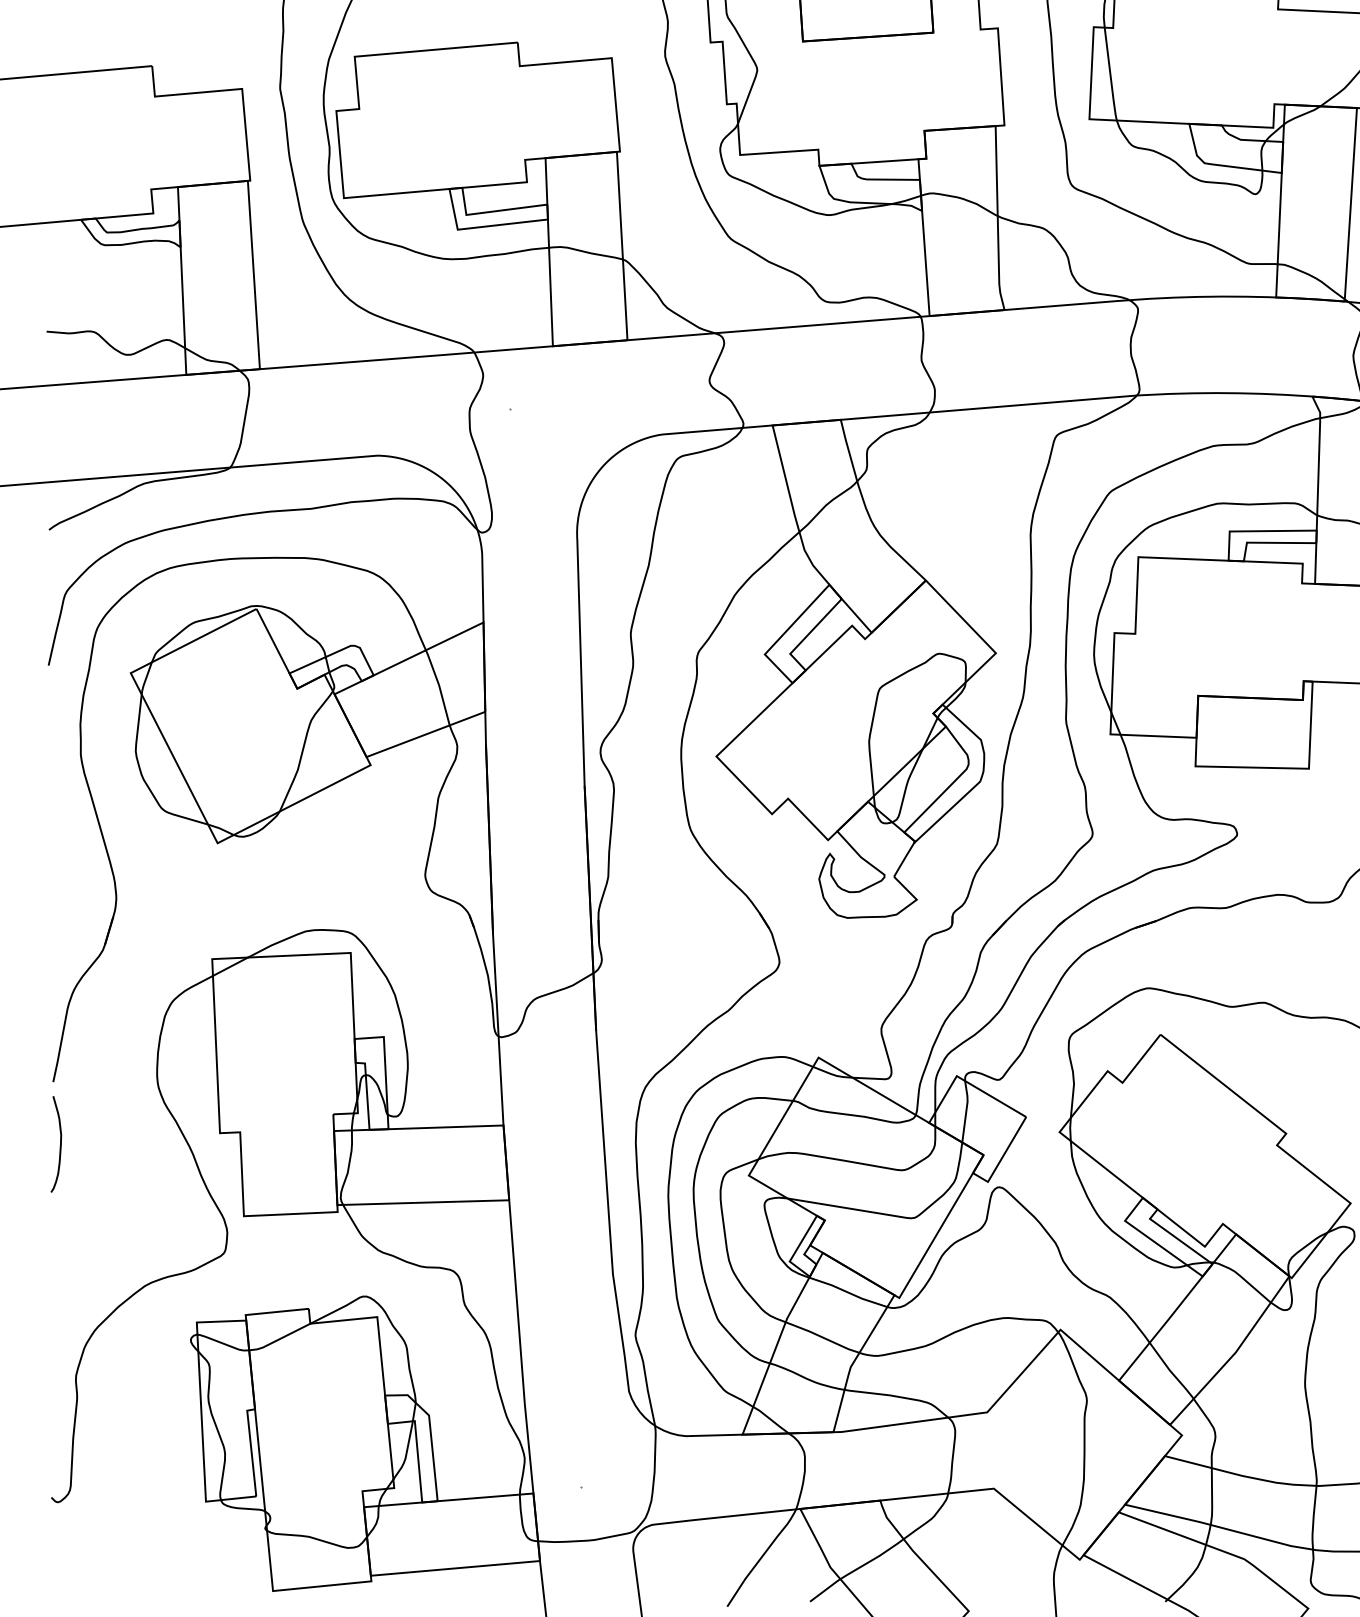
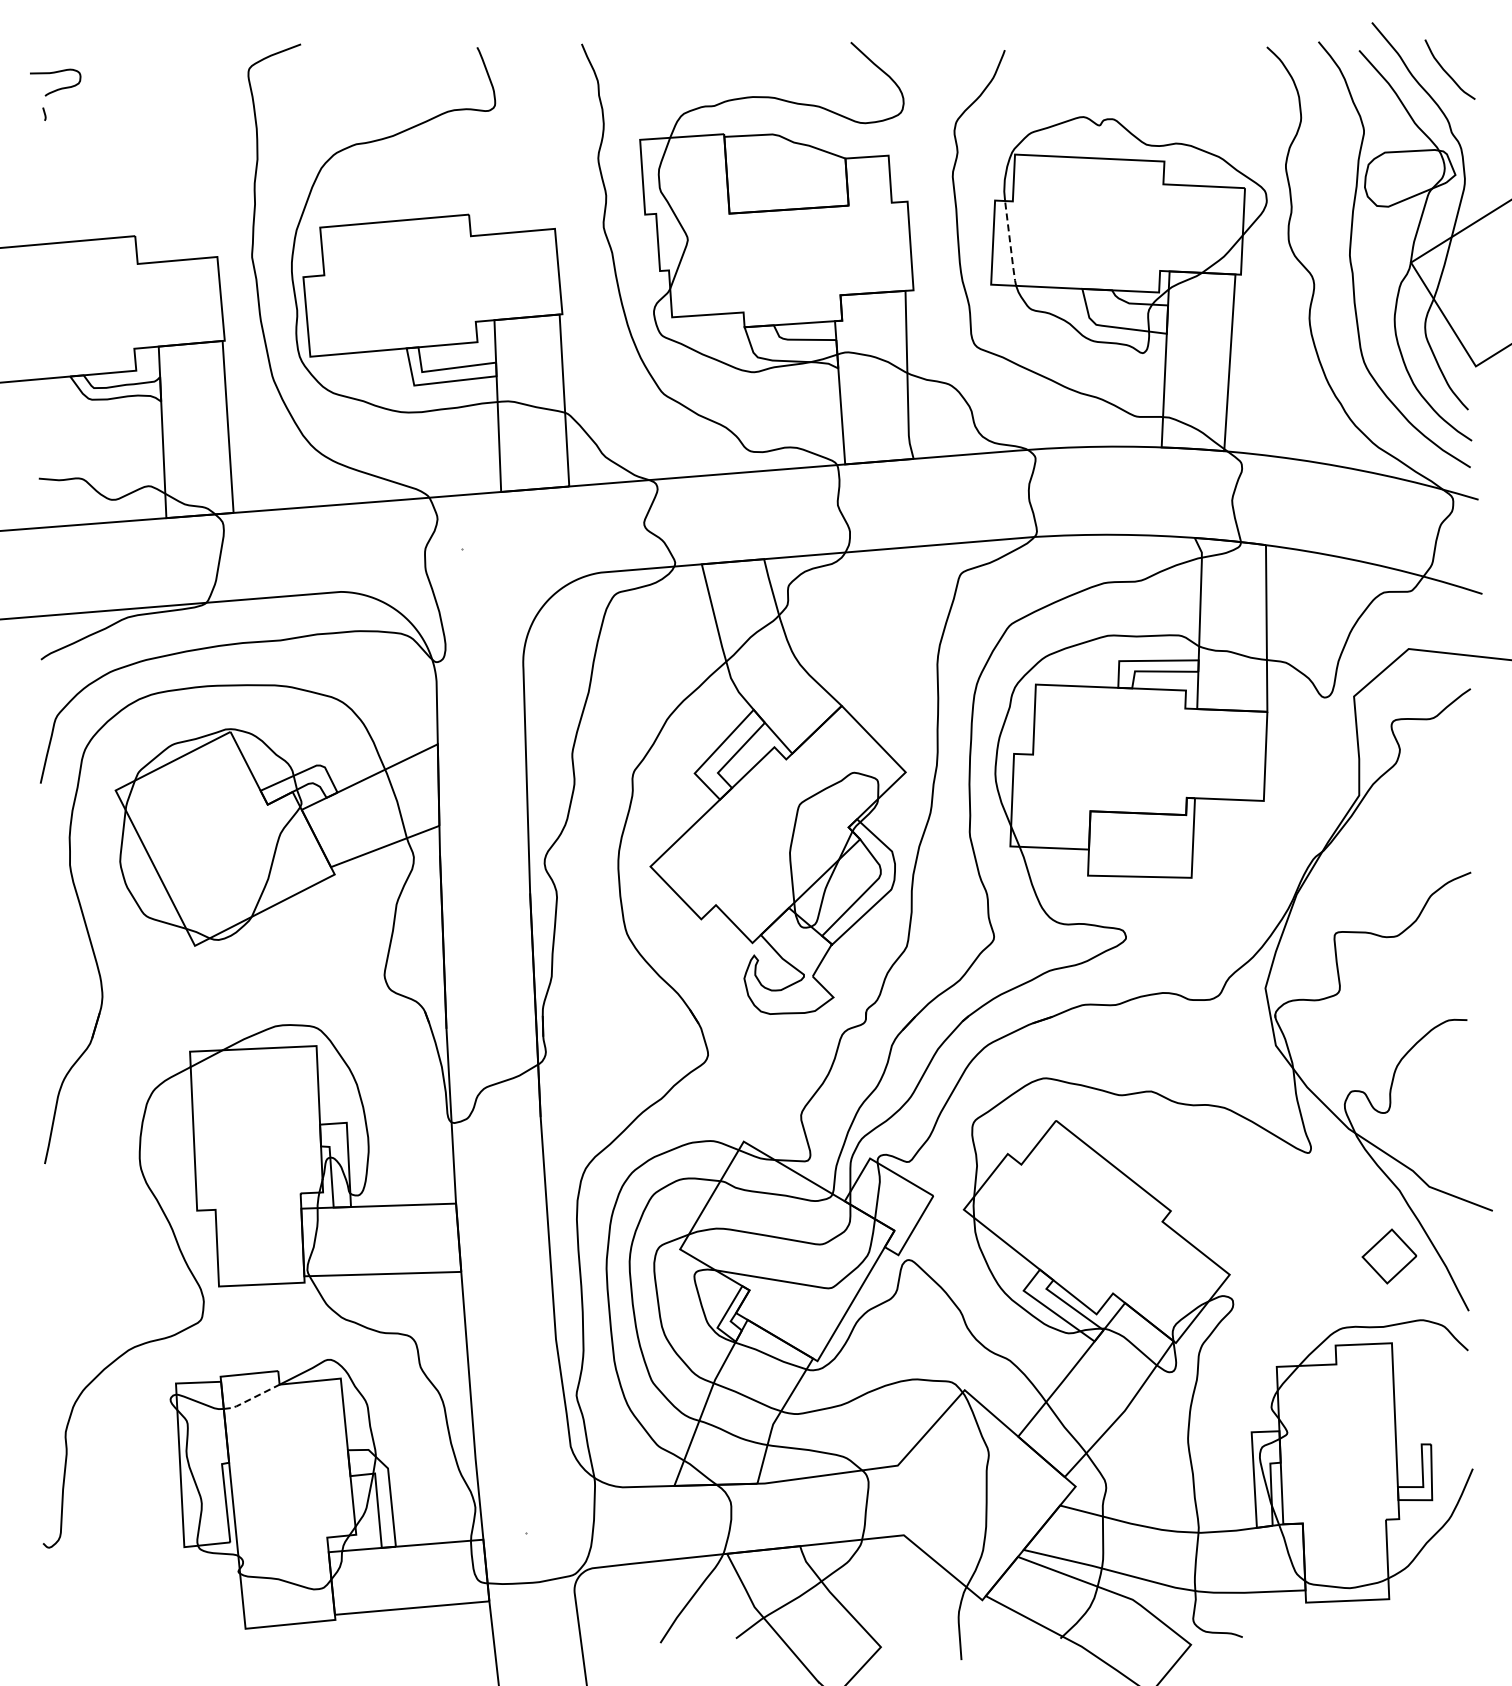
line: (1110, 75) -> (1010, 244), solid -> dashed
curve: (59, 1146) -> (50, 1222), removed
line: (279, 1338) -> (251, 1398), solid -> dashed

